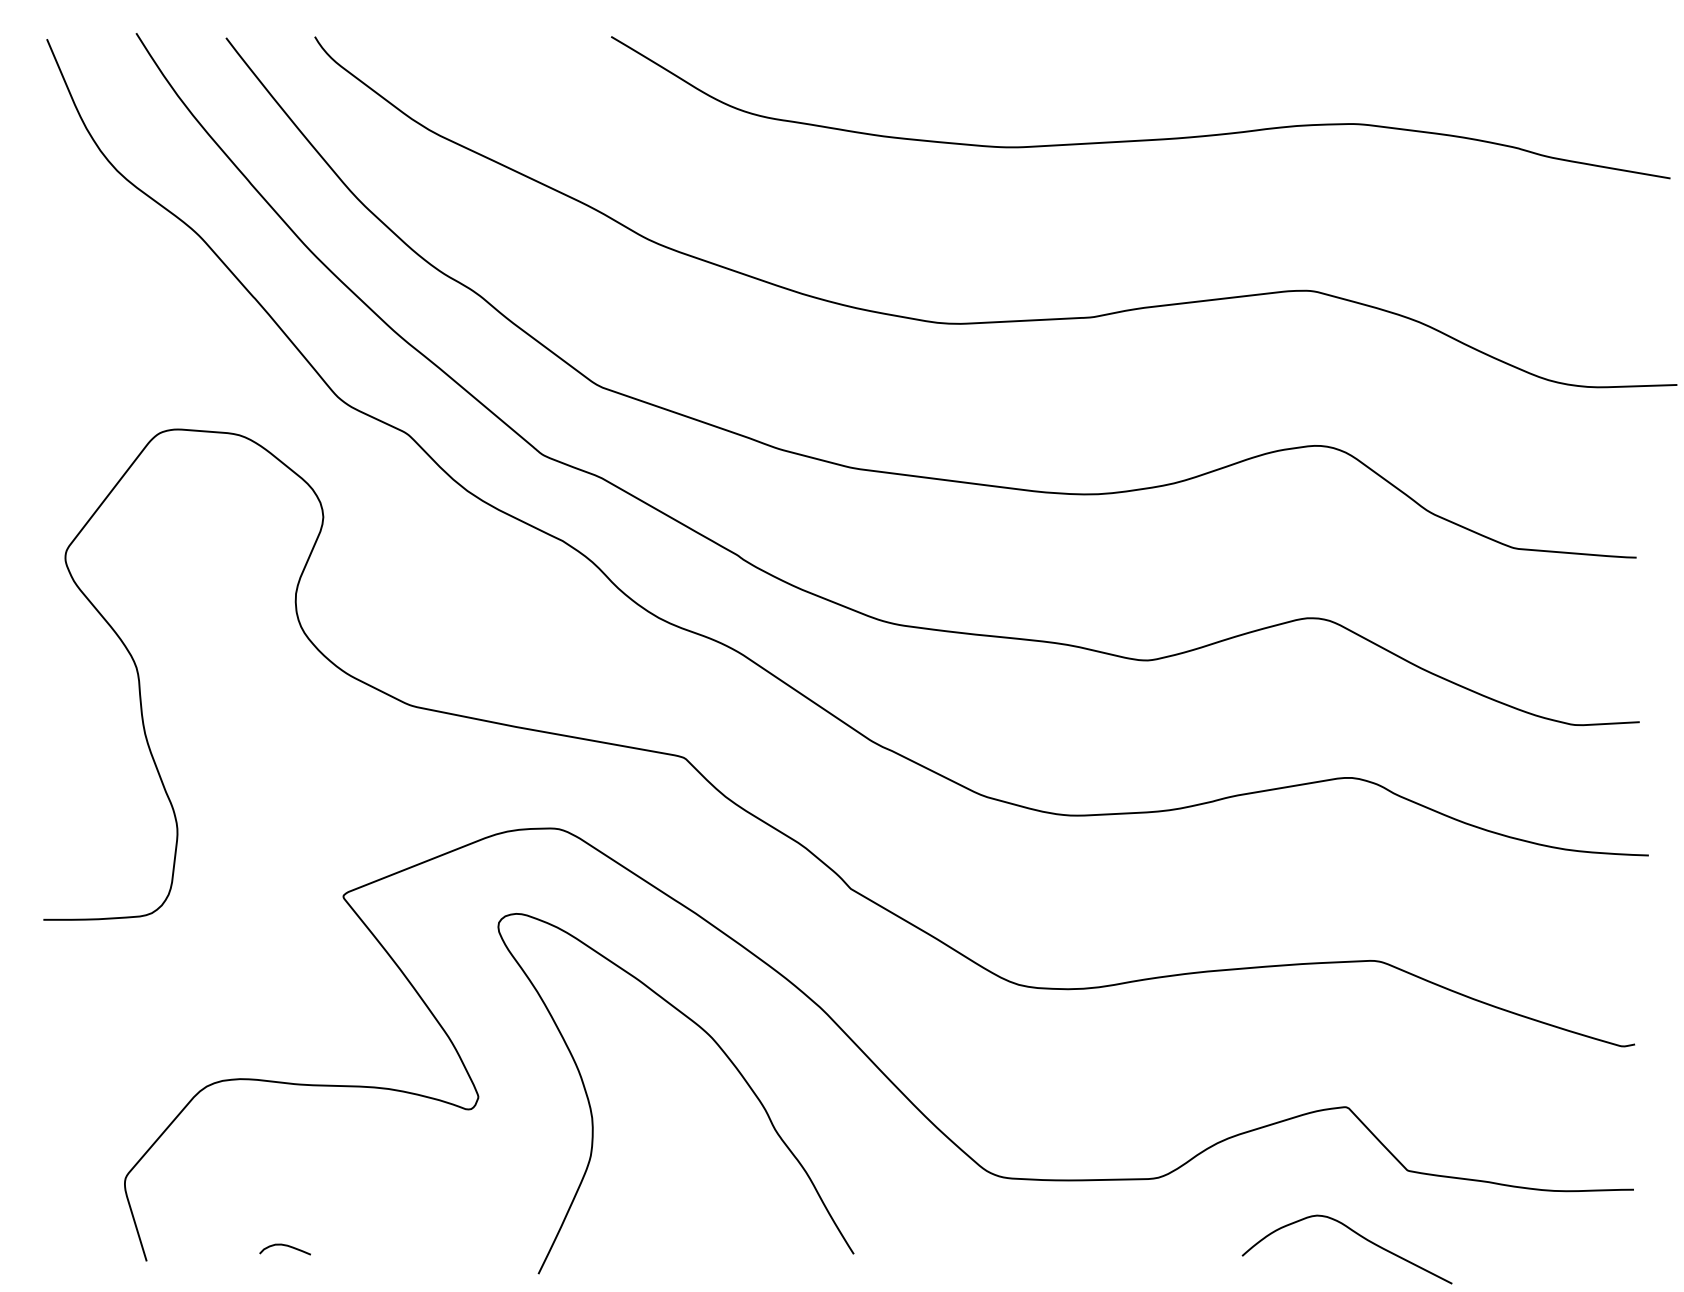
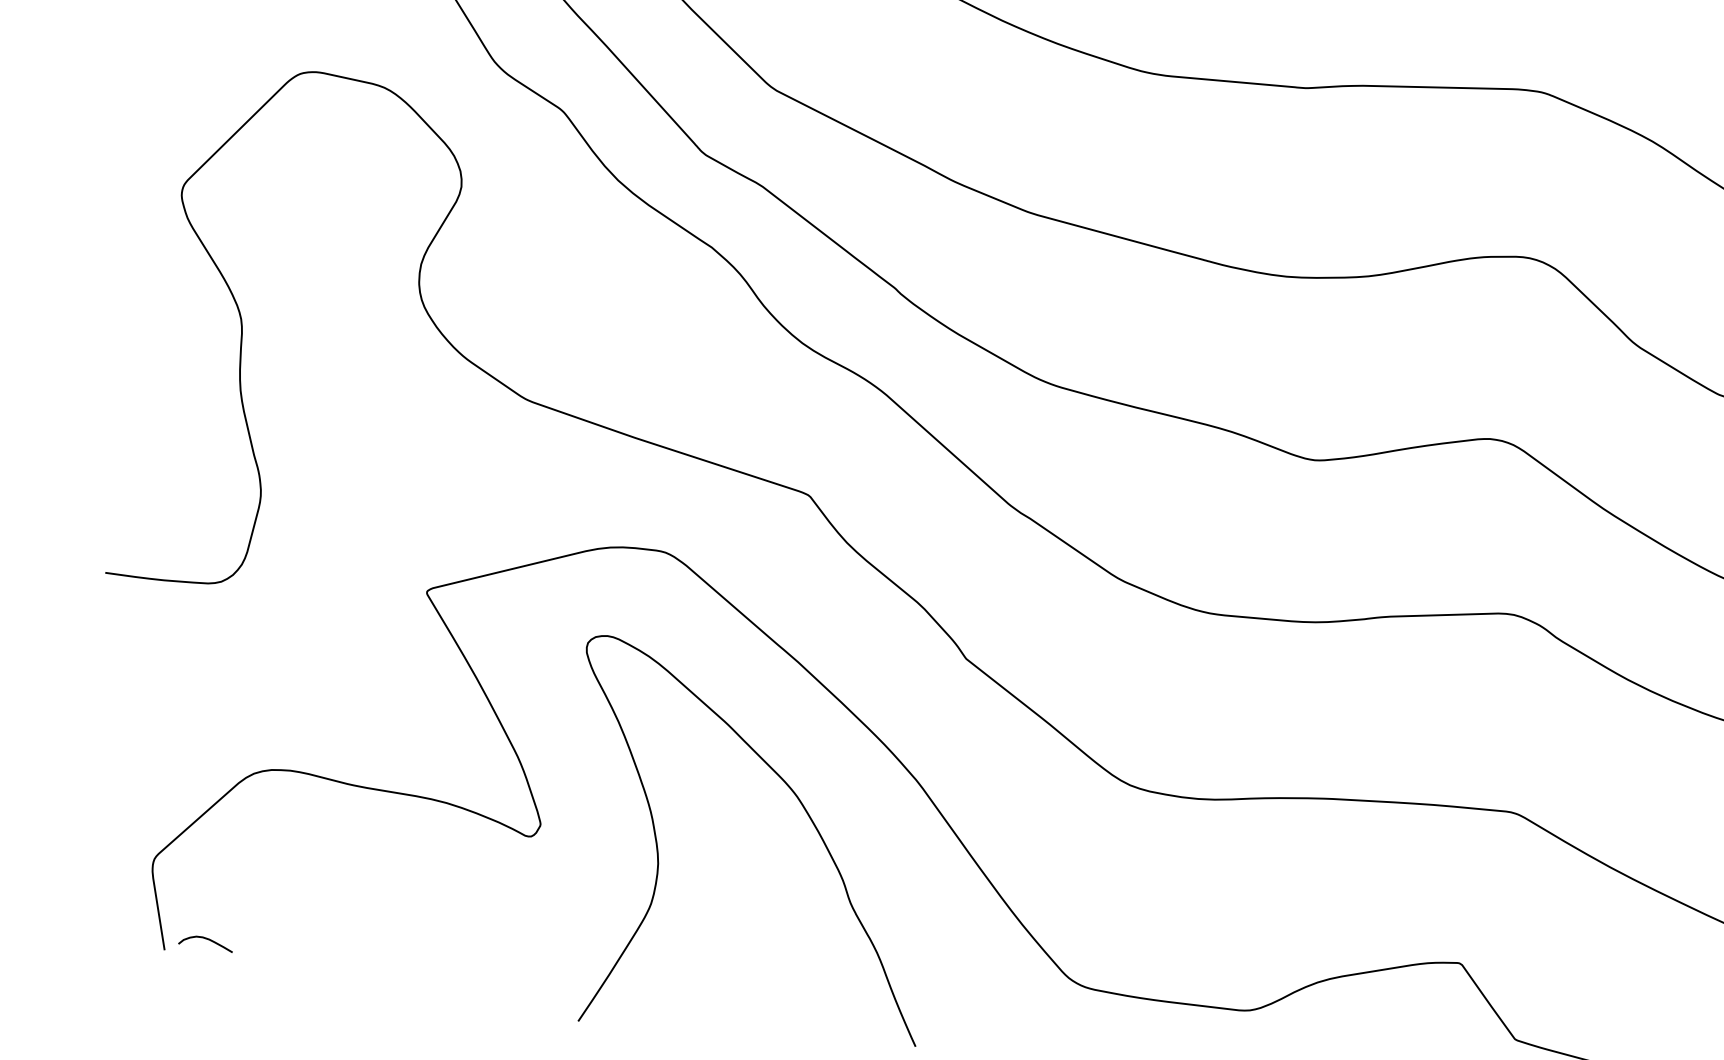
curve: (284, 1246) -> (205, 939), moved

